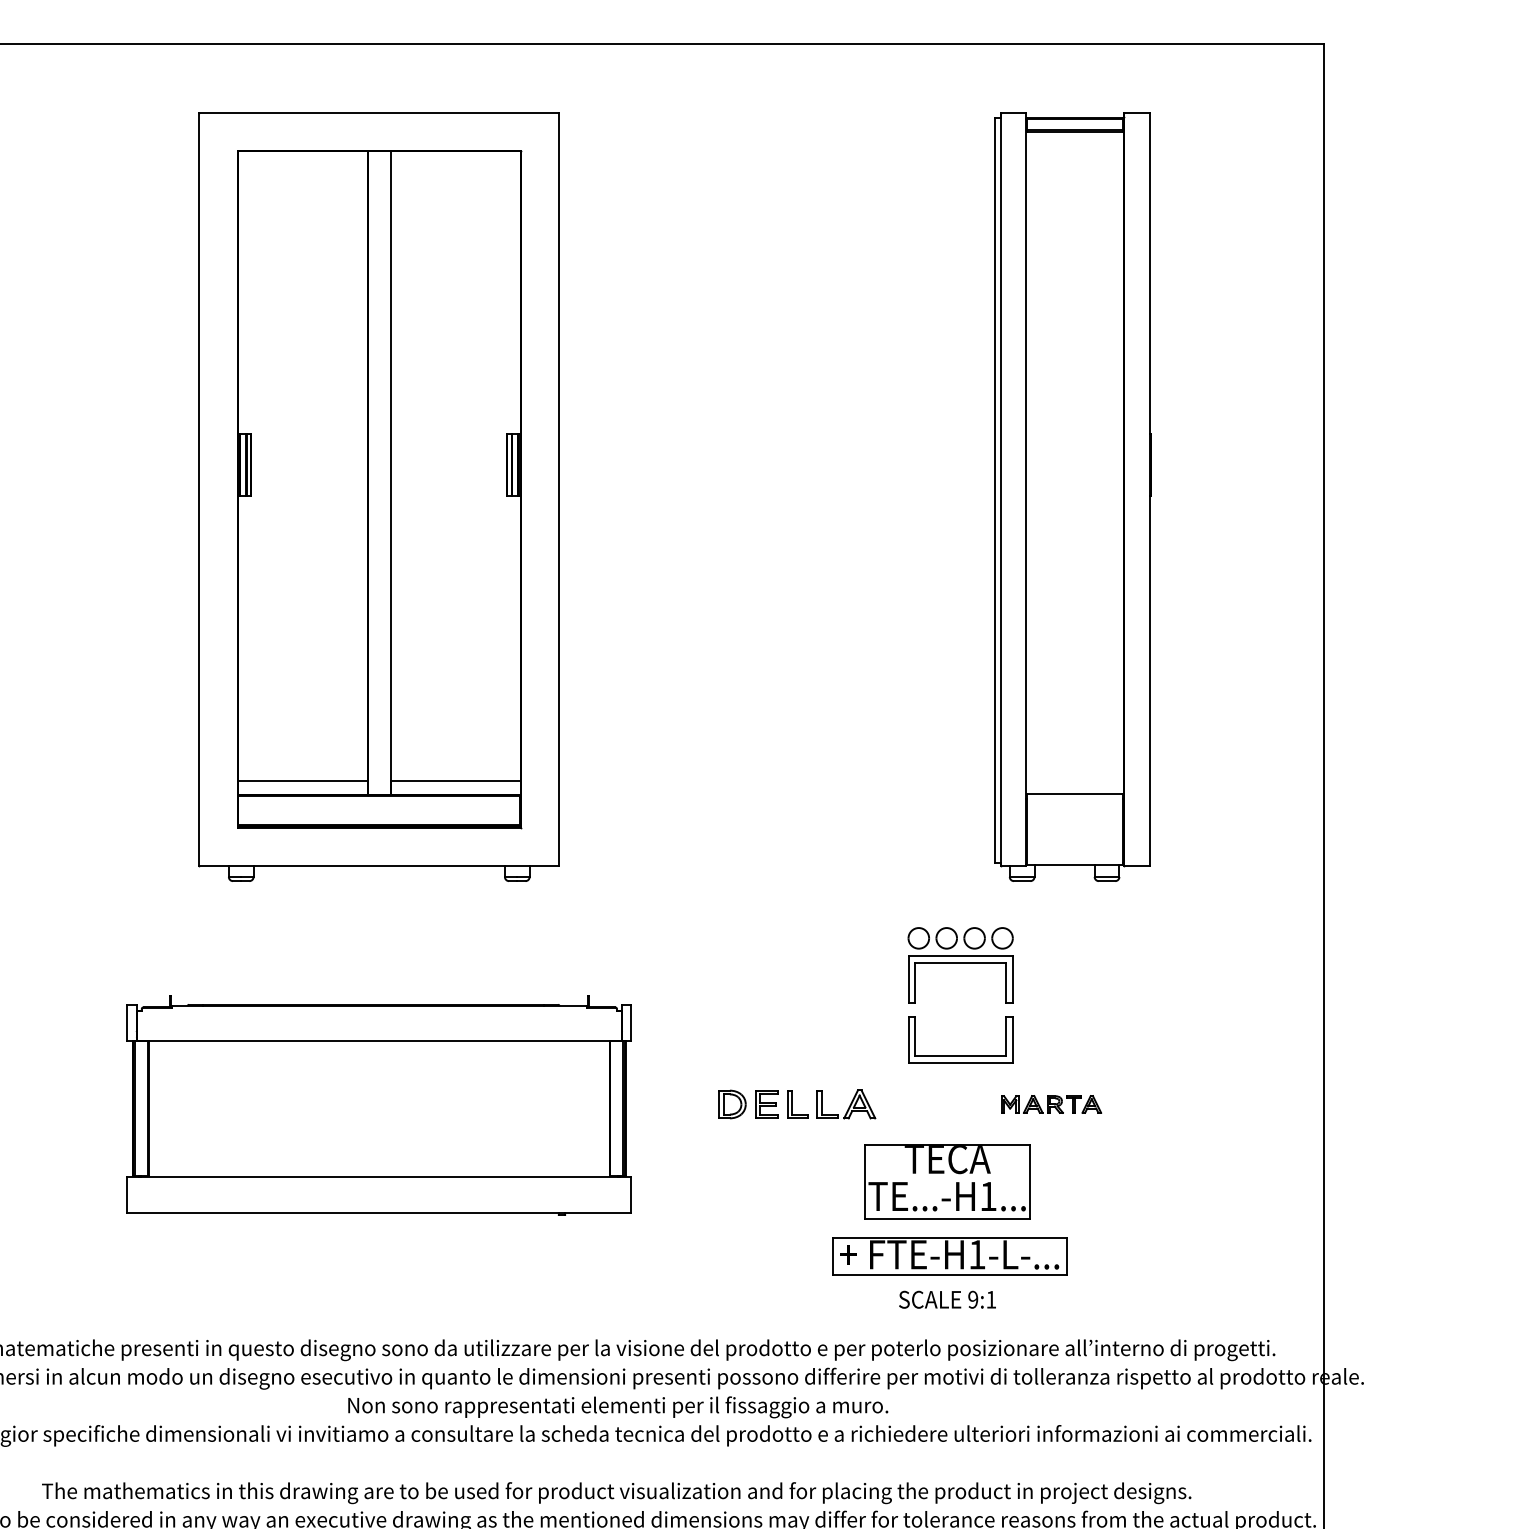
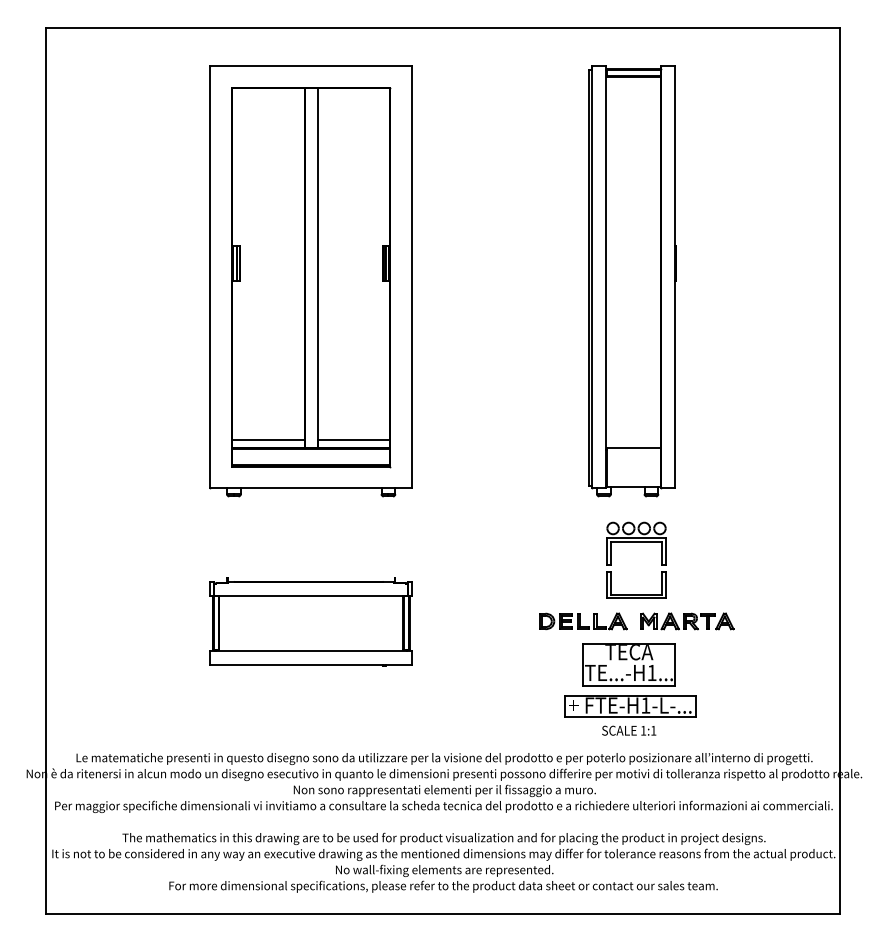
part: (1073, 496) -> (632, 281), moved
part: (378, 1104) -> (310, 621), size x0.71
part: (798, 1104) -> (583, 621), moved
part: (1051, 1104) -> (687, 621), size x1.67
text: (973, 1299) -> (643, 730), 9:1 -> 1:1

